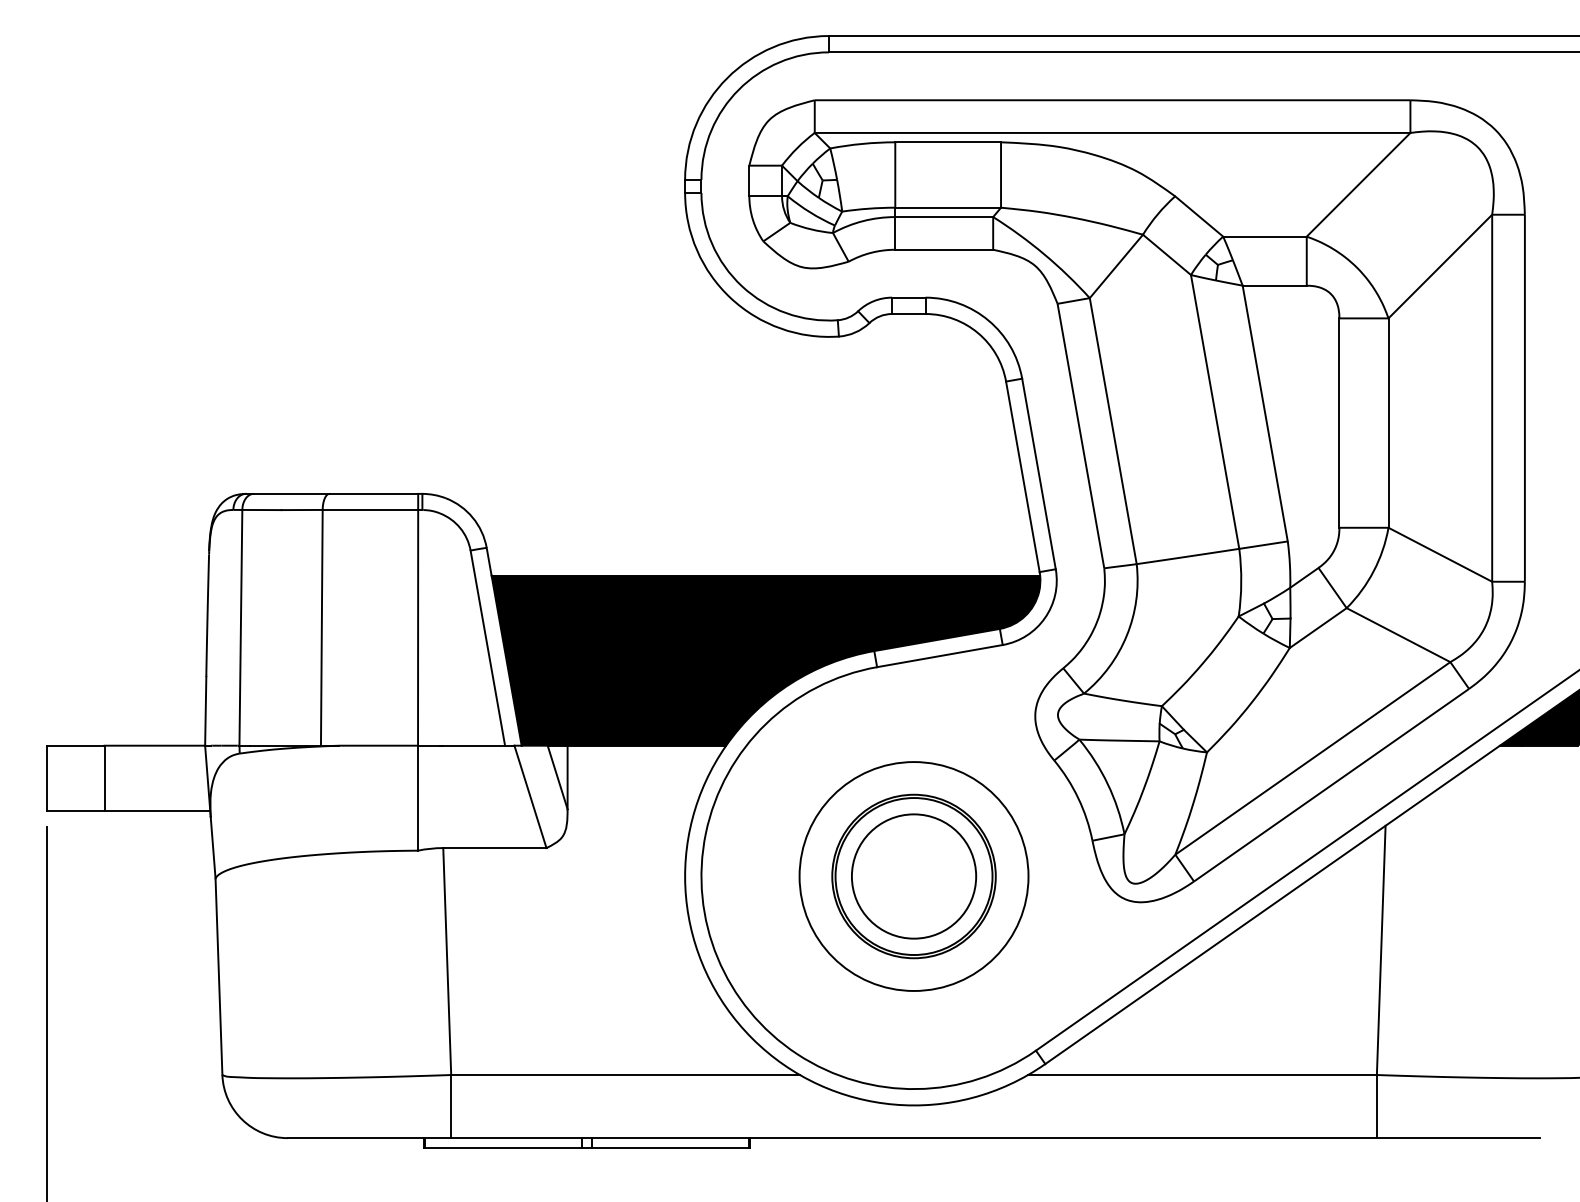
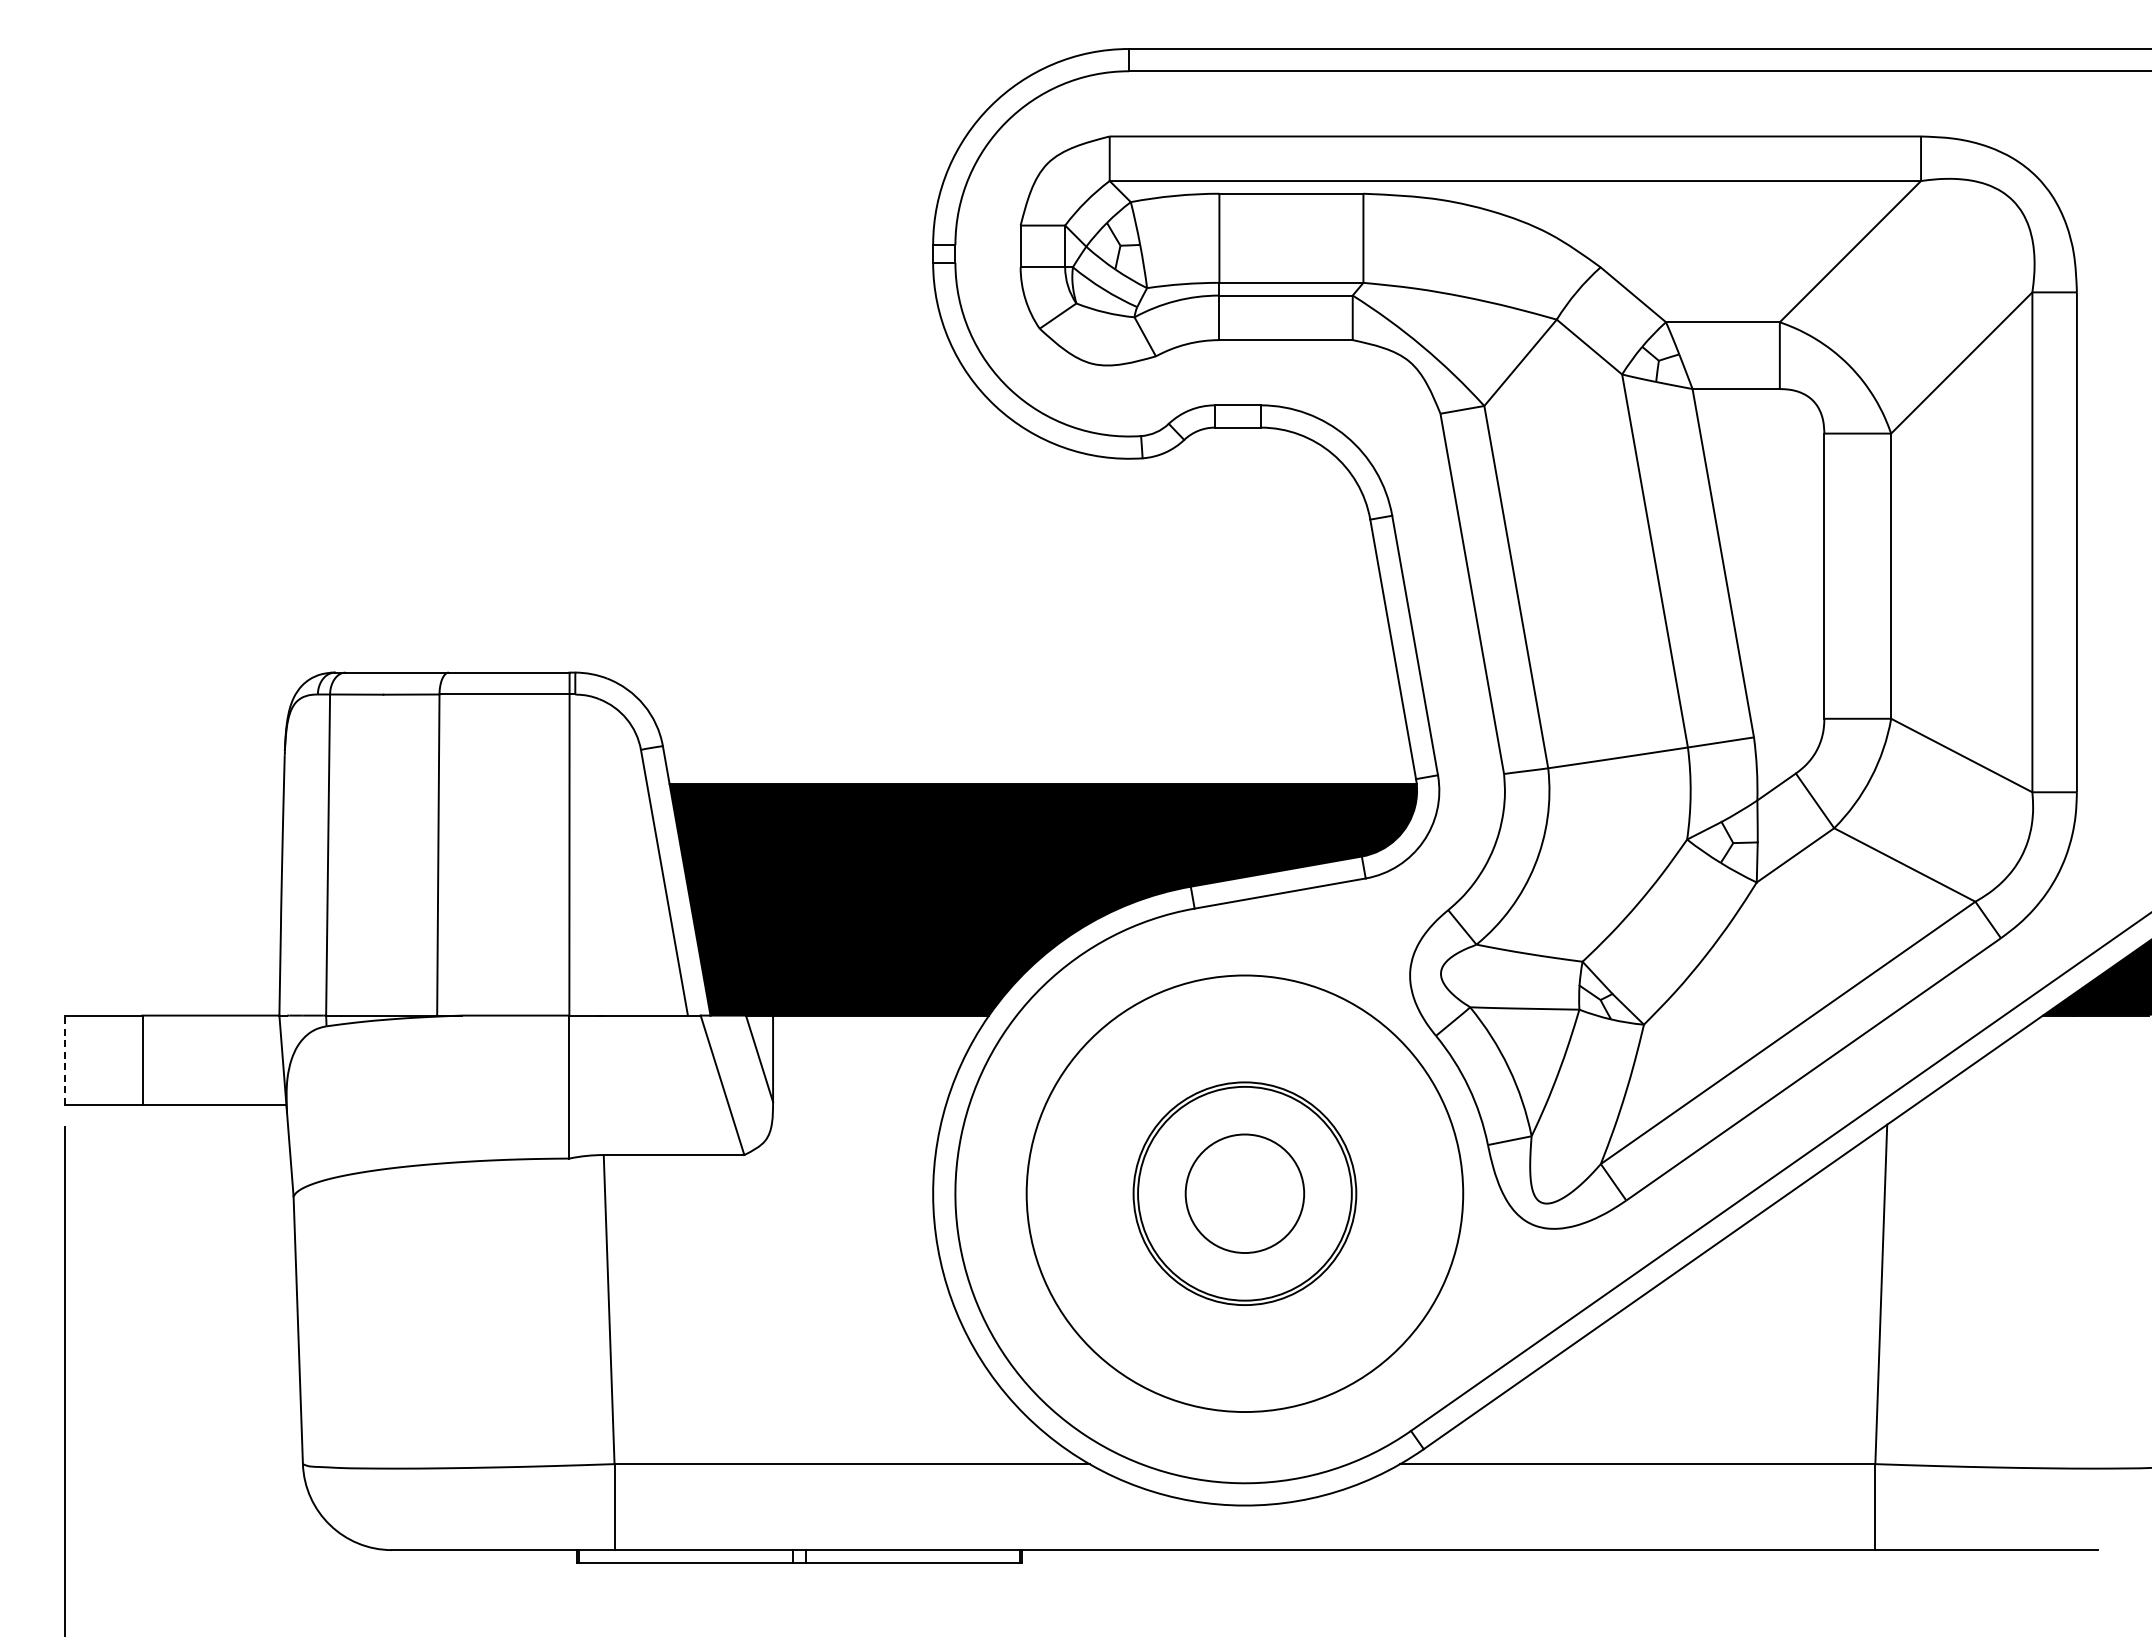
line: (47, 778) -> (64, 1060), solid -> dashed
circle: (913, 876) -> (1244, 1193), size x0.7
circle: (913, 876) -> (1244, 1193), size x1.4

